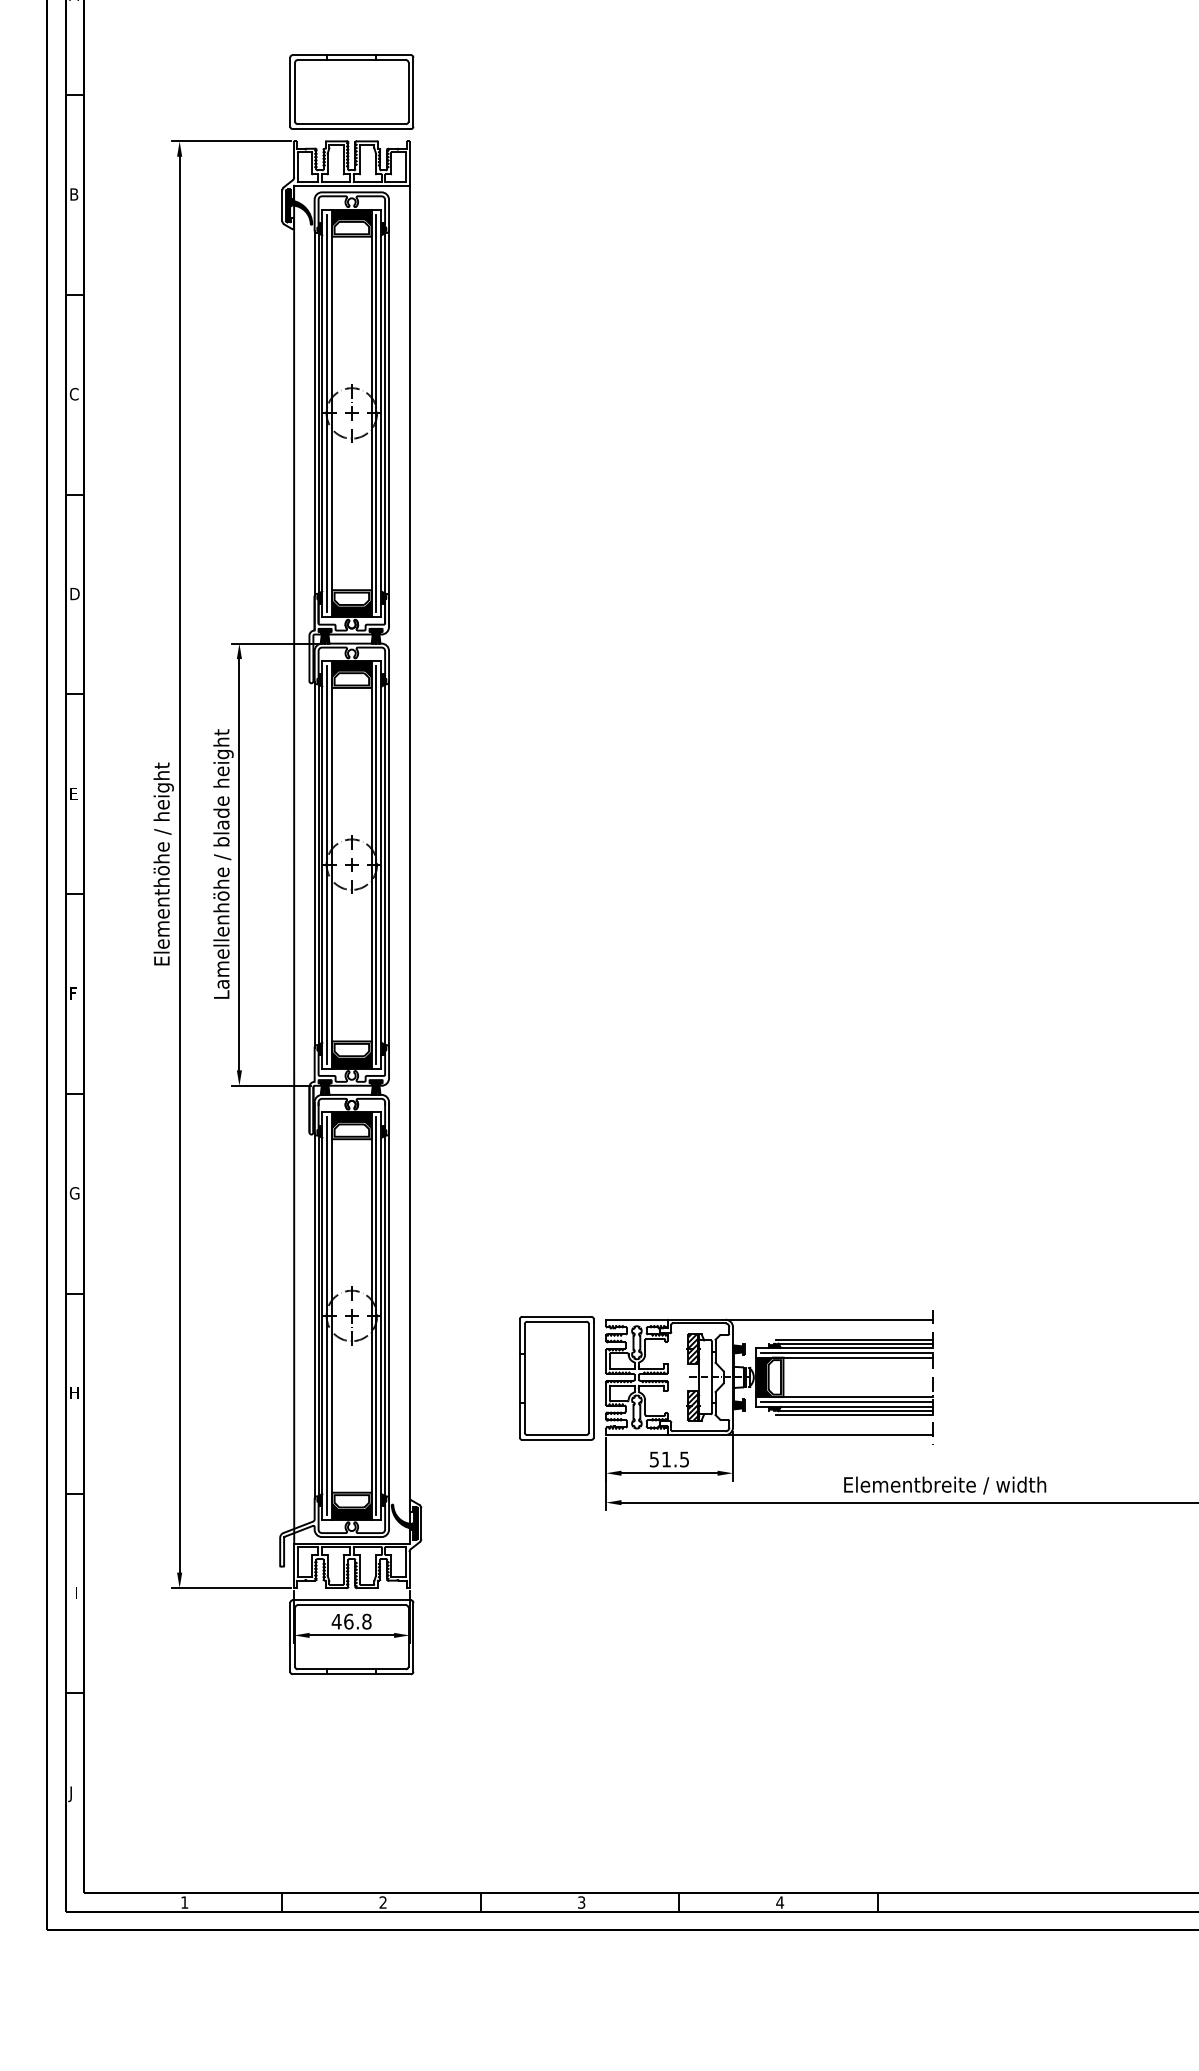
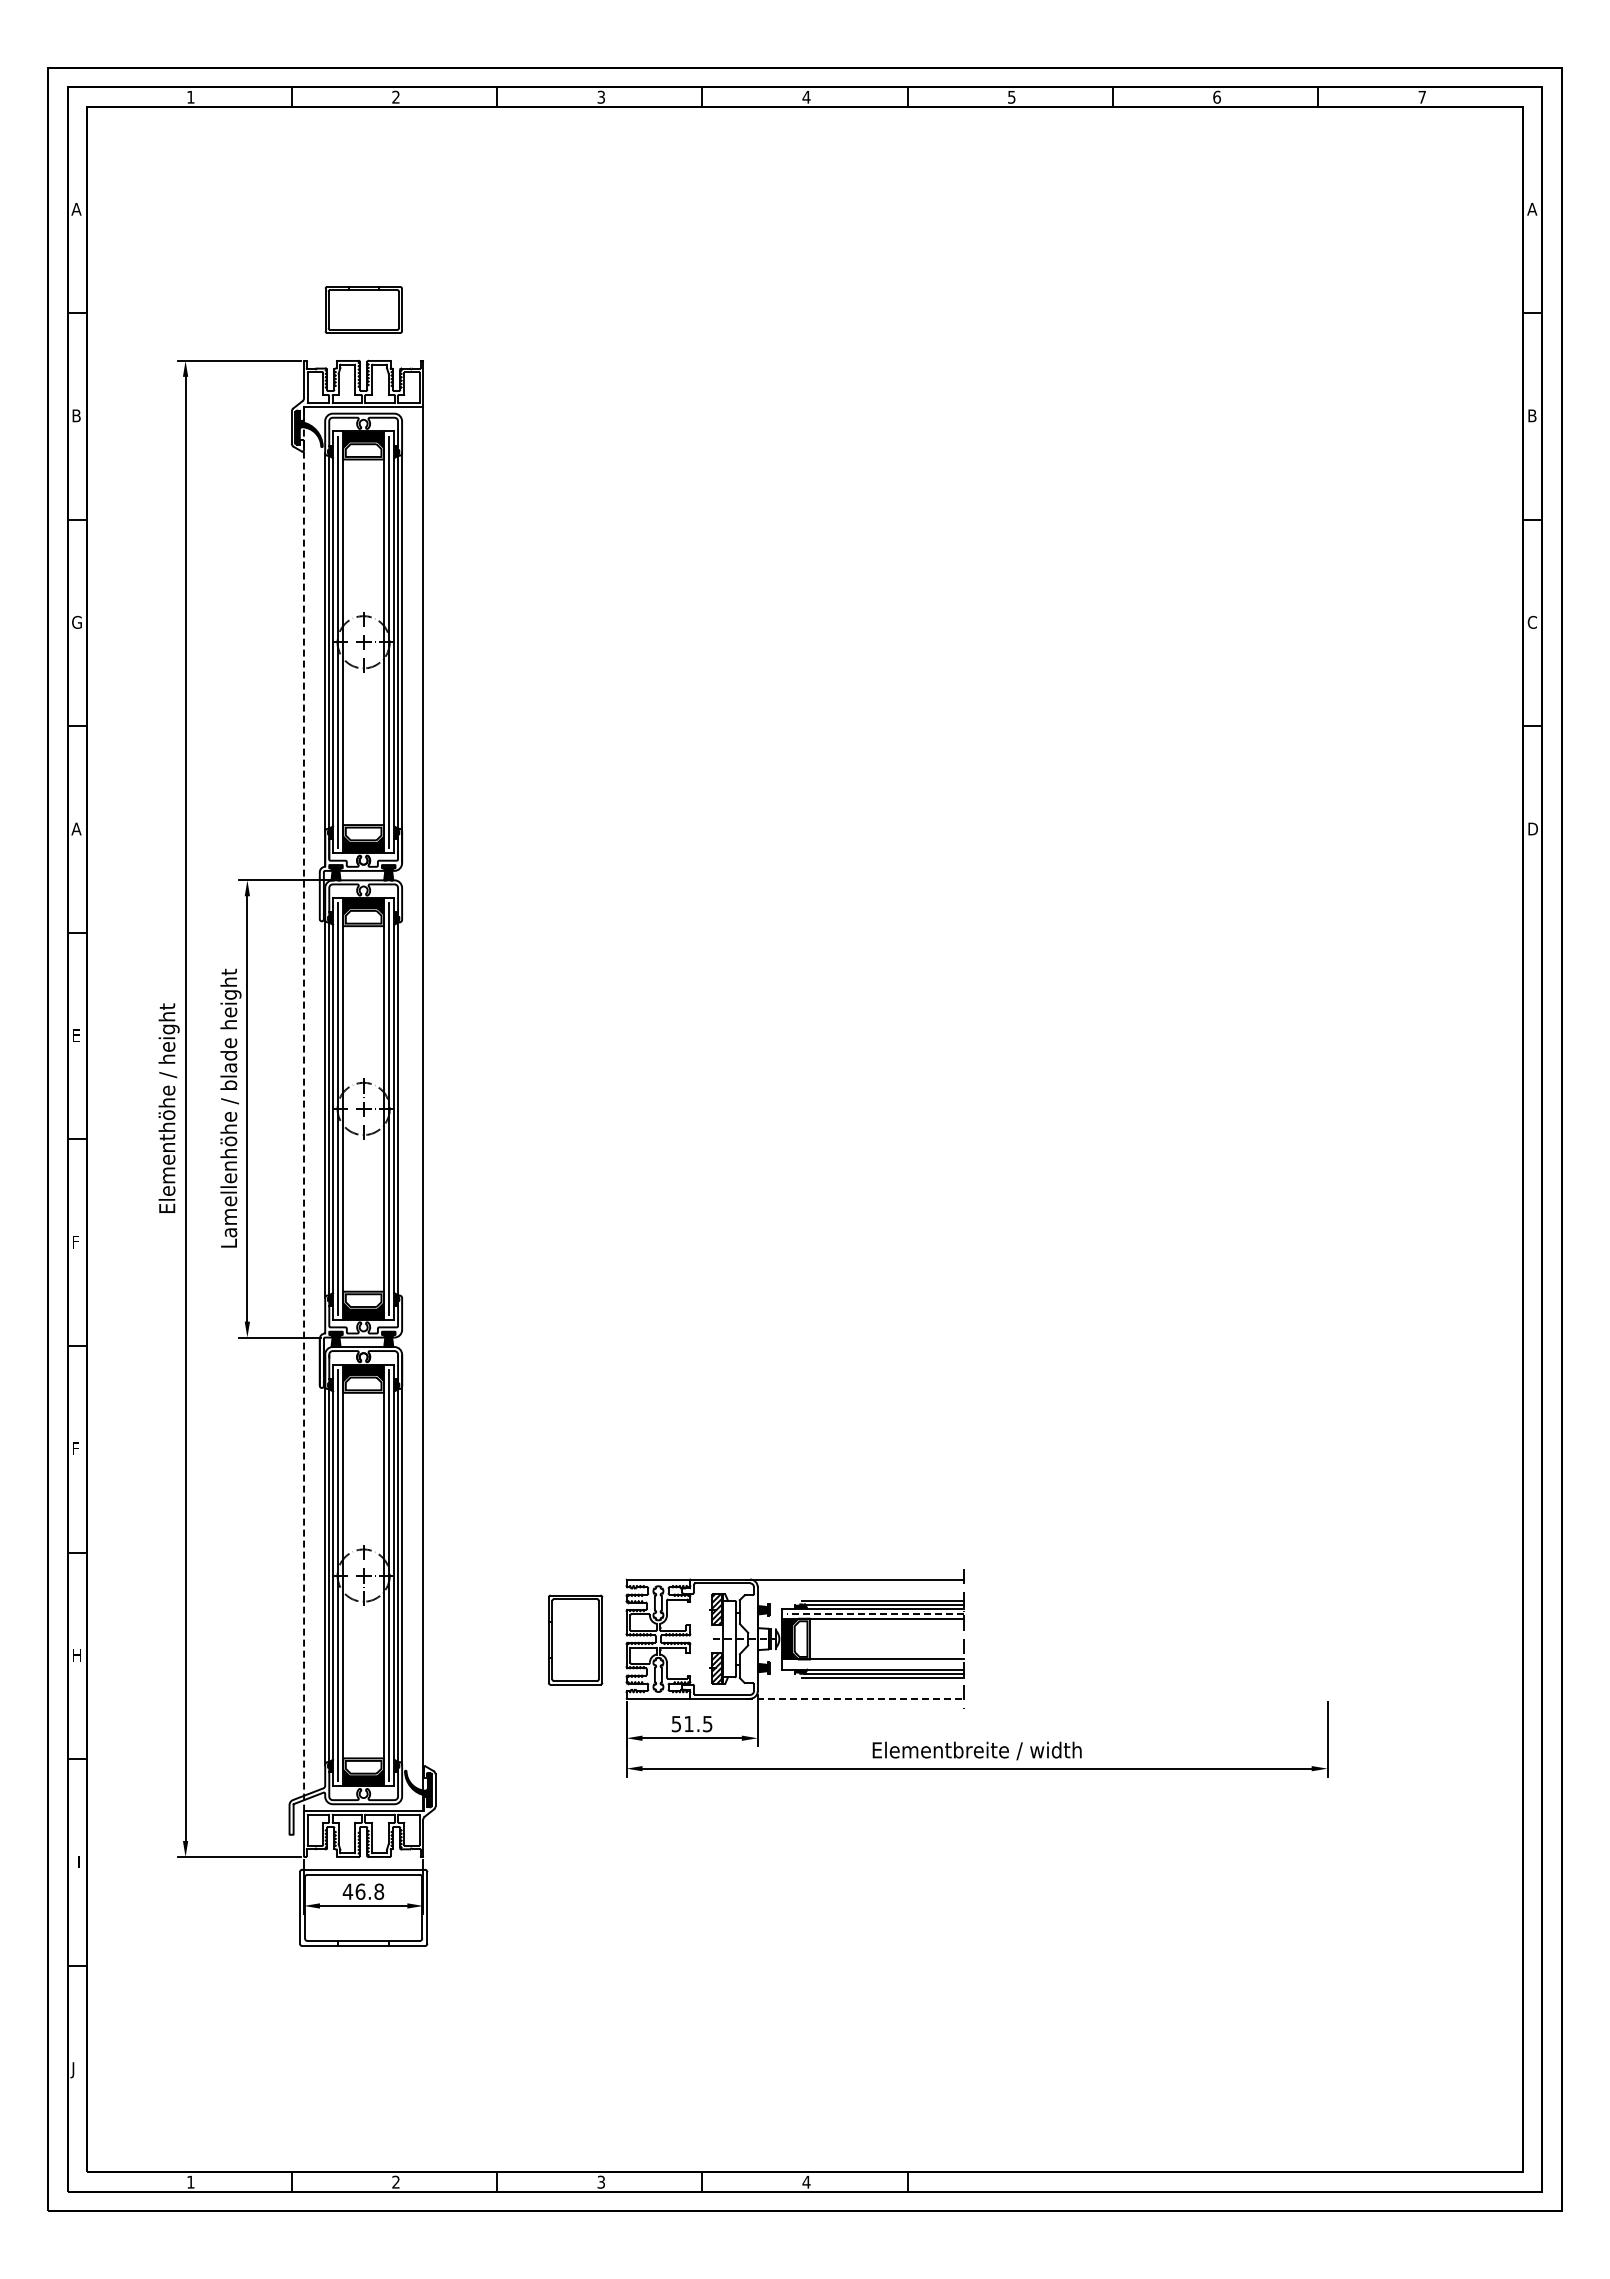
part: (351, 91) -> (363, 309), size x0.6
text: (77, 394) -> (79, 622), C -> G
text: (74, 593) -> (76, 828), D -> A
line: (294, 864) -> (304, 1108), solid -> dashed
line: (389, 864) -> (402, 1108), removed
text: (74, 1193) -> (76, 1448), G -> F
line: (846, 1352) -> (875, 1613), solid -> dashed
part: (556, 1377) -> (575, 1639), size x0.7
line: (846, 1401) -> (875, 1664), removed
line: (827, 1434) -> (855, 1698), solid -> dashed

